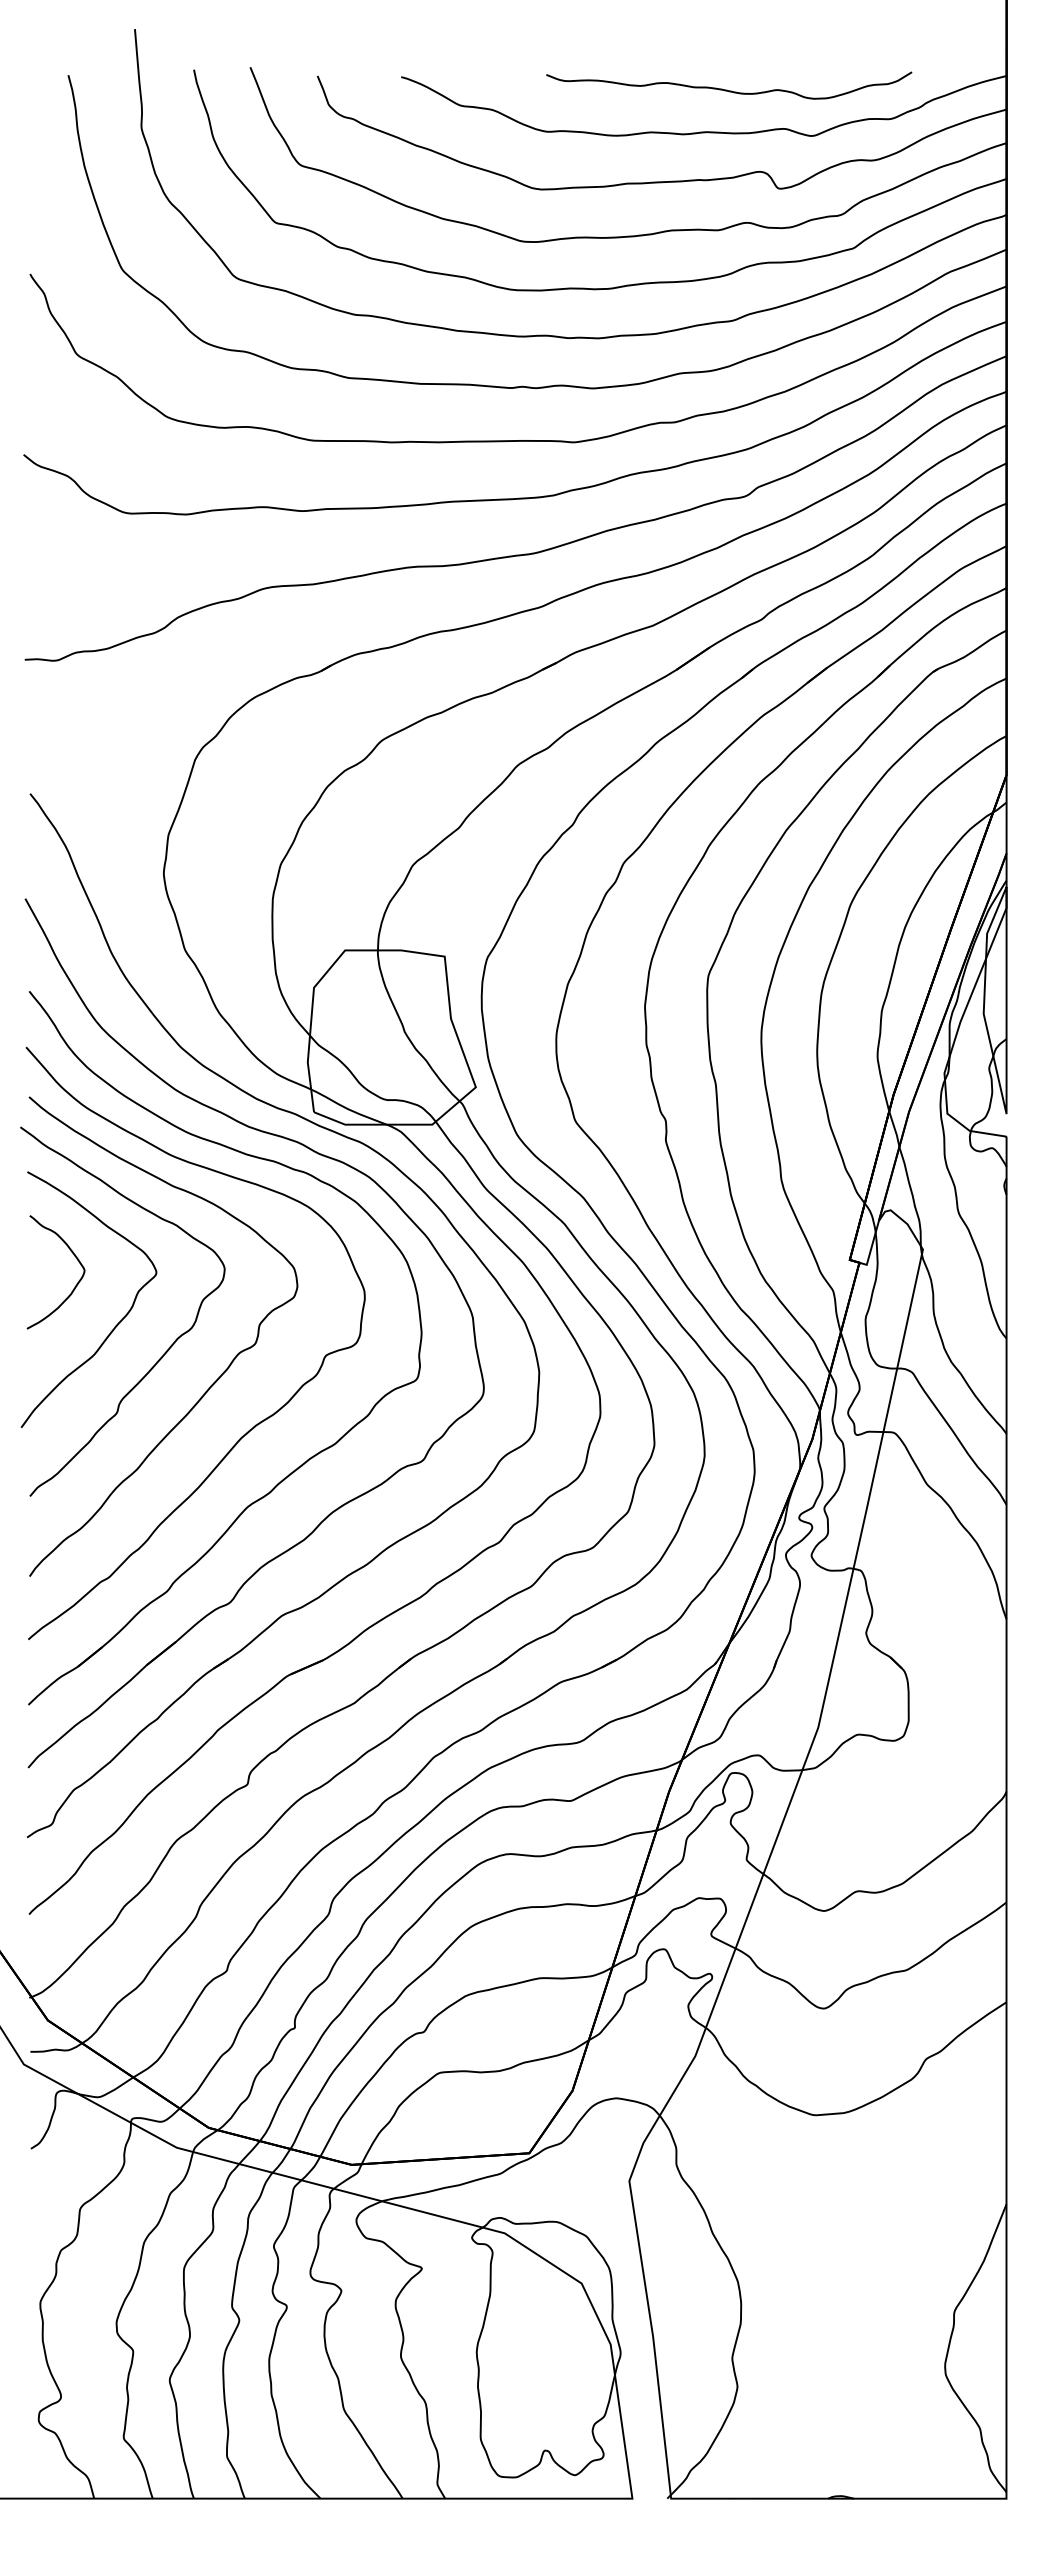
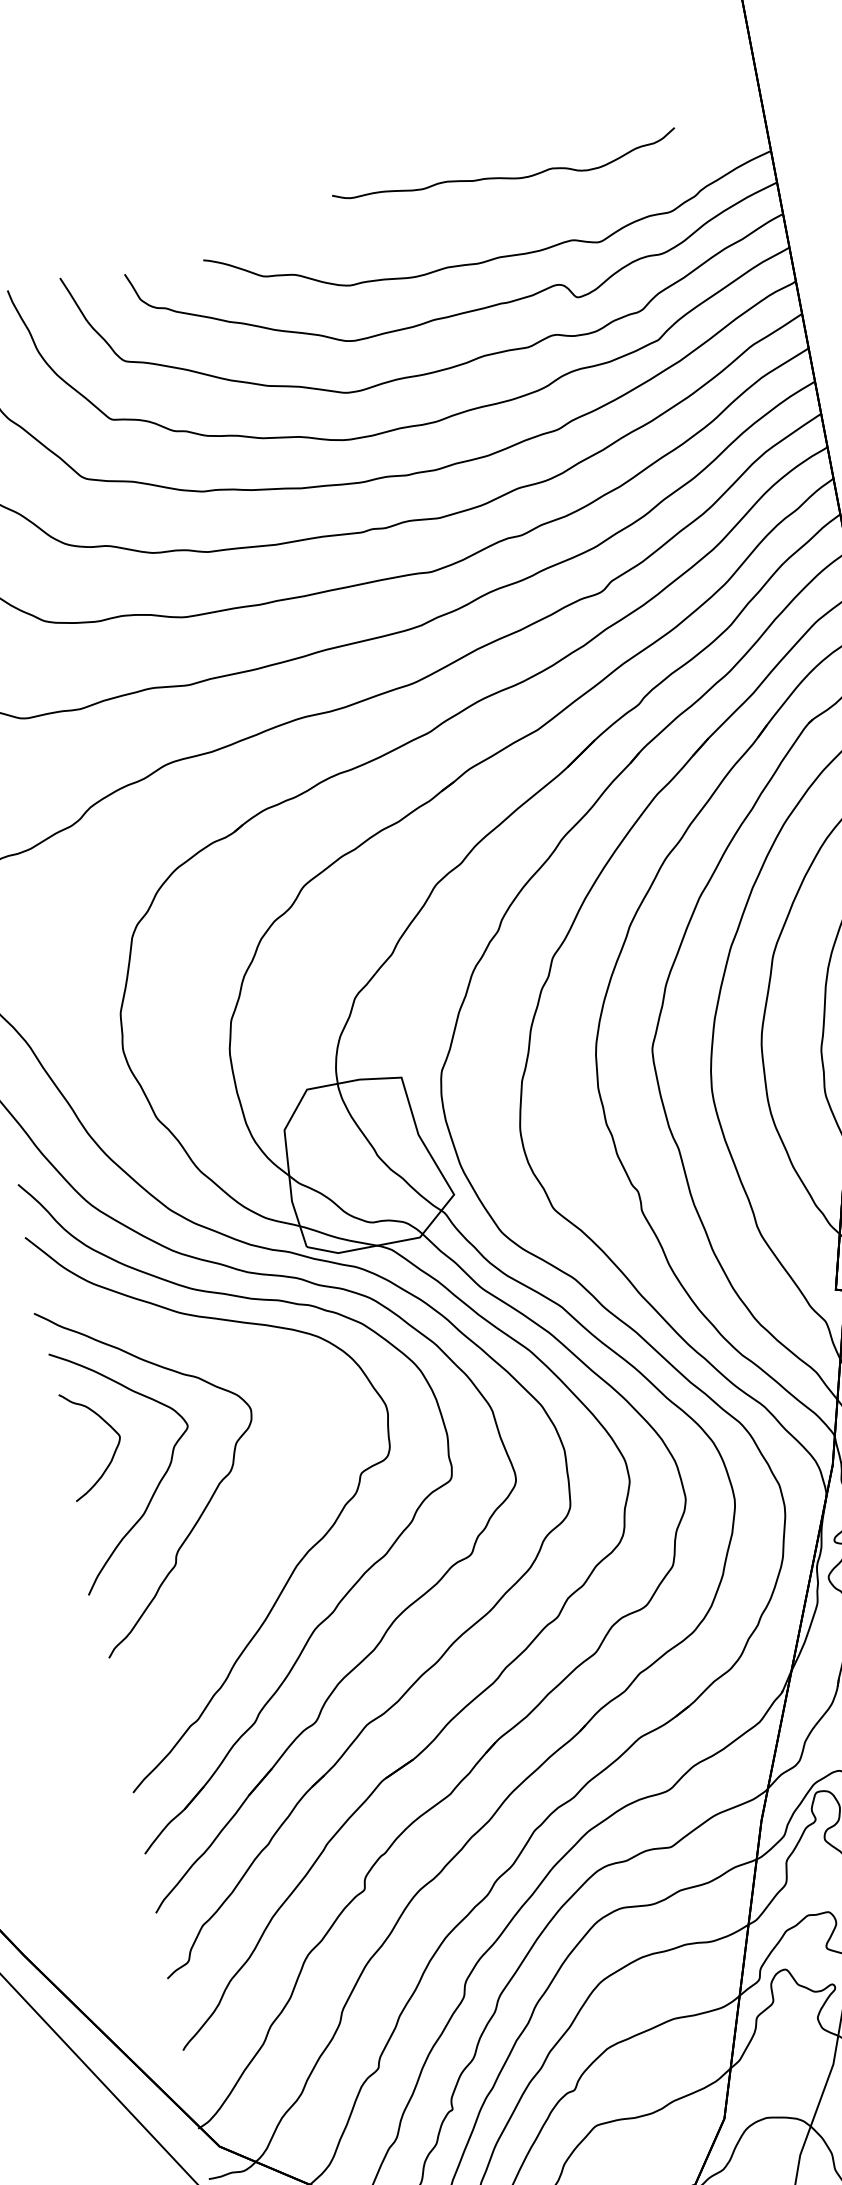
curve: (727, 89) -> (504, 177), moved
curve: (211, 1384) -> (259, 1520), removed

